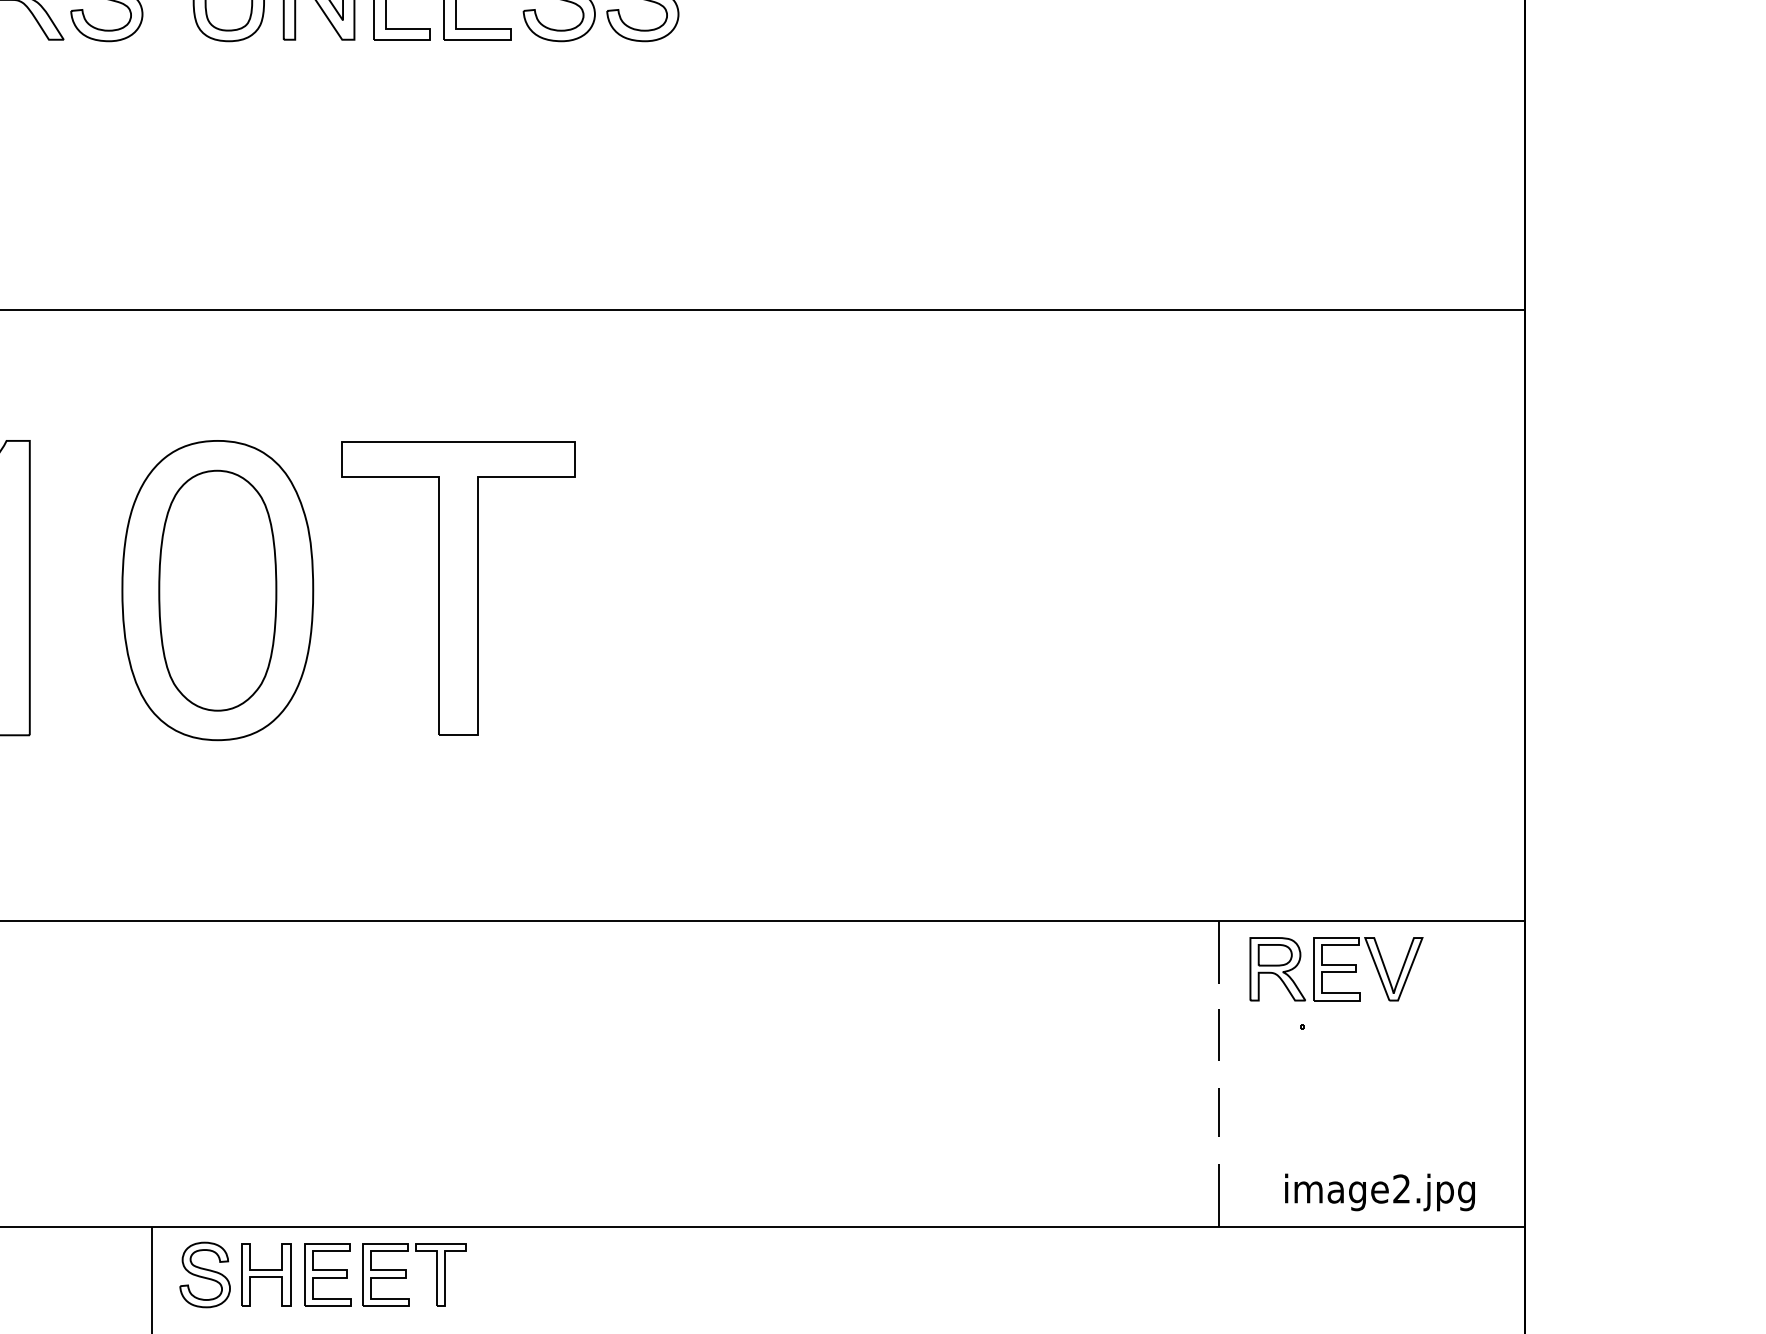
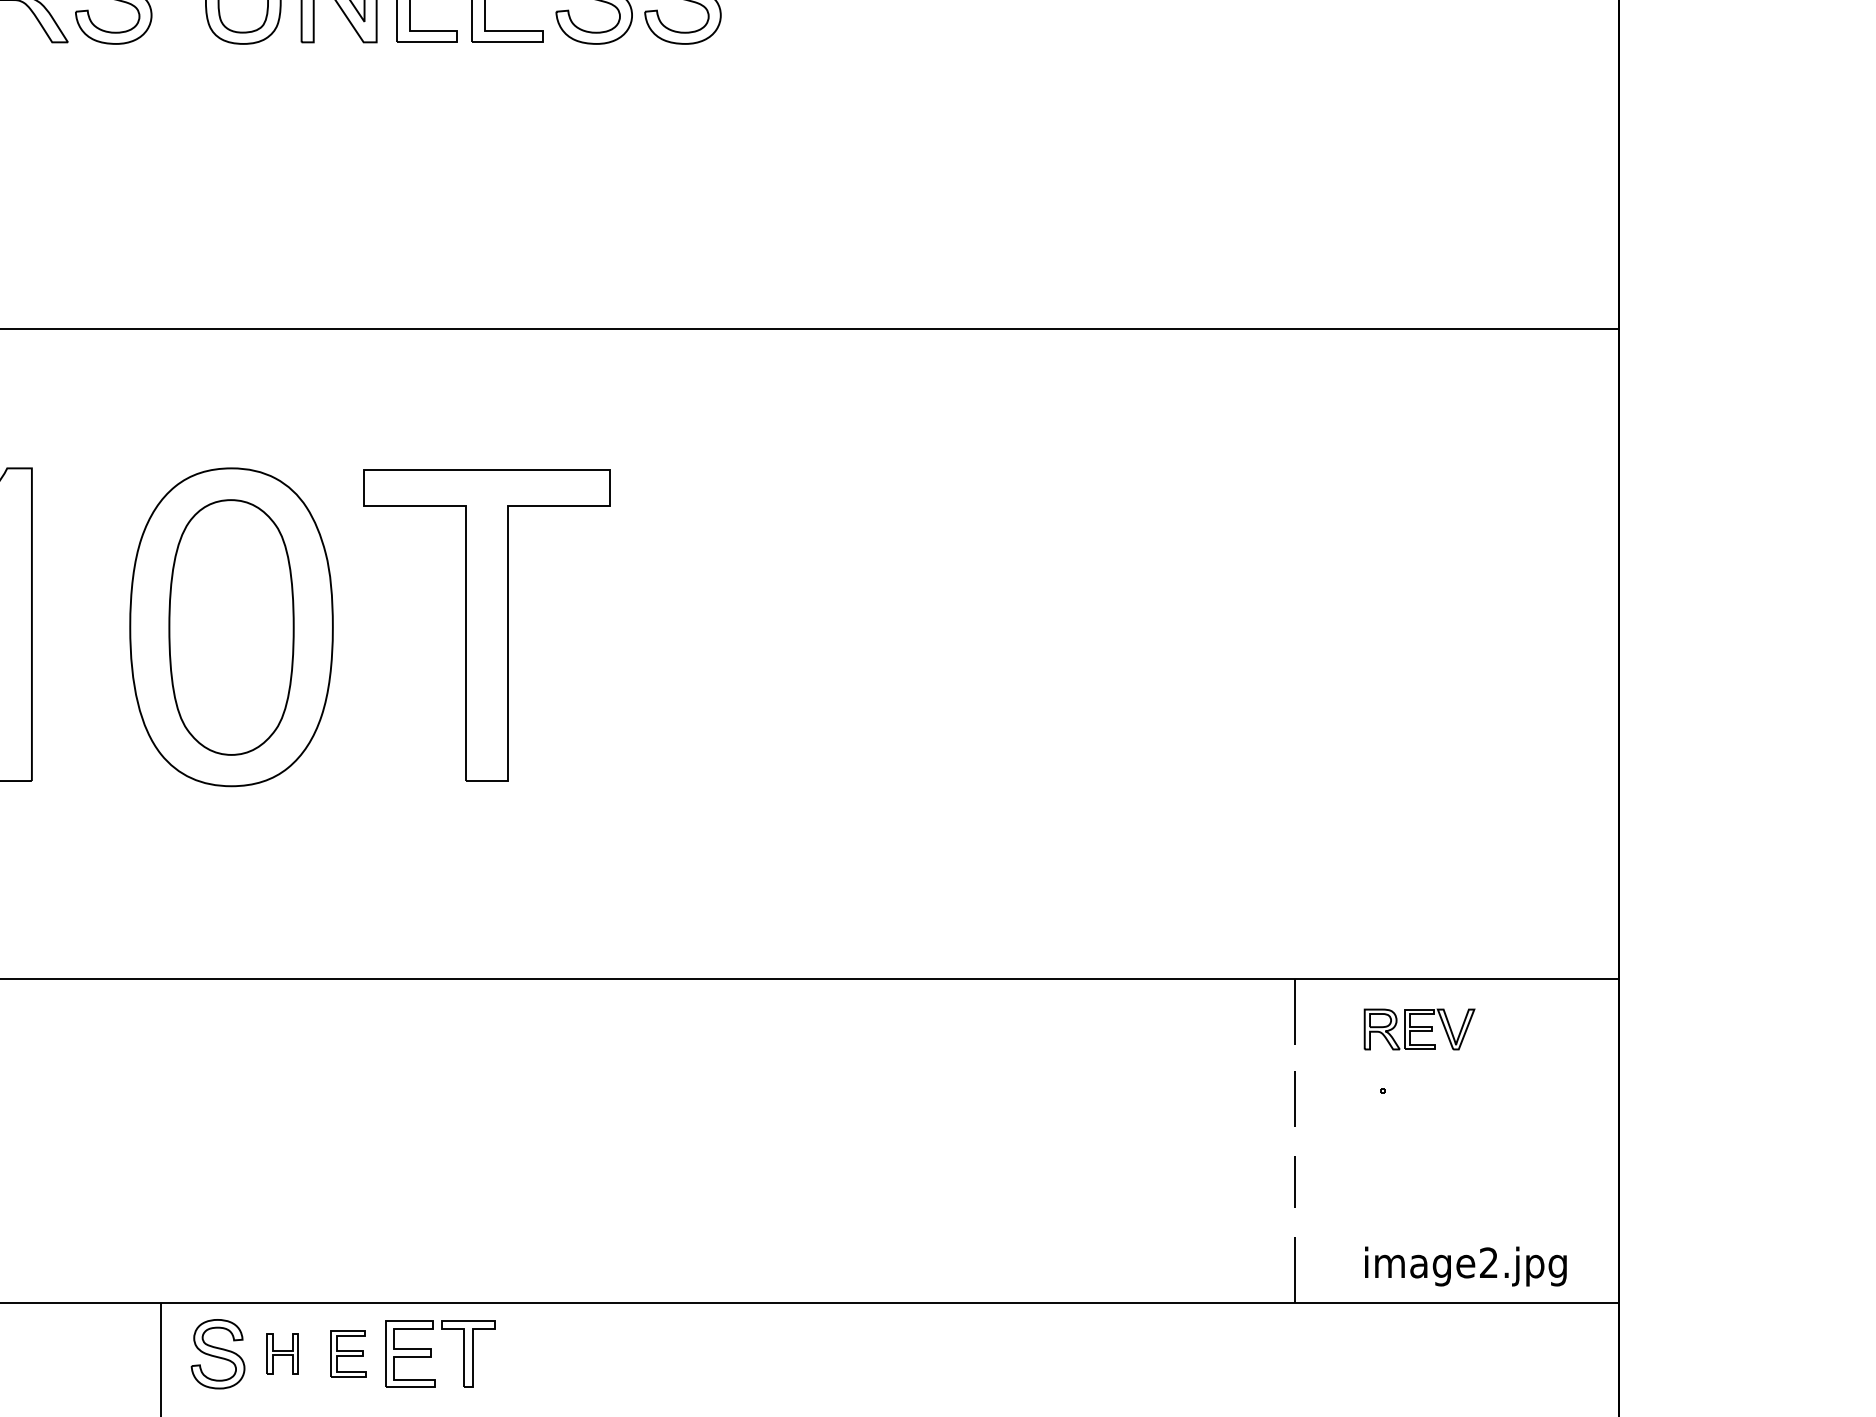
part: (1336, 969) -> (1419, 1029), size x0.6
part: (265, 1274) -> (282, 1353), size x0.6
part: (327, 1274) -> (348, 1353), size x0.7

